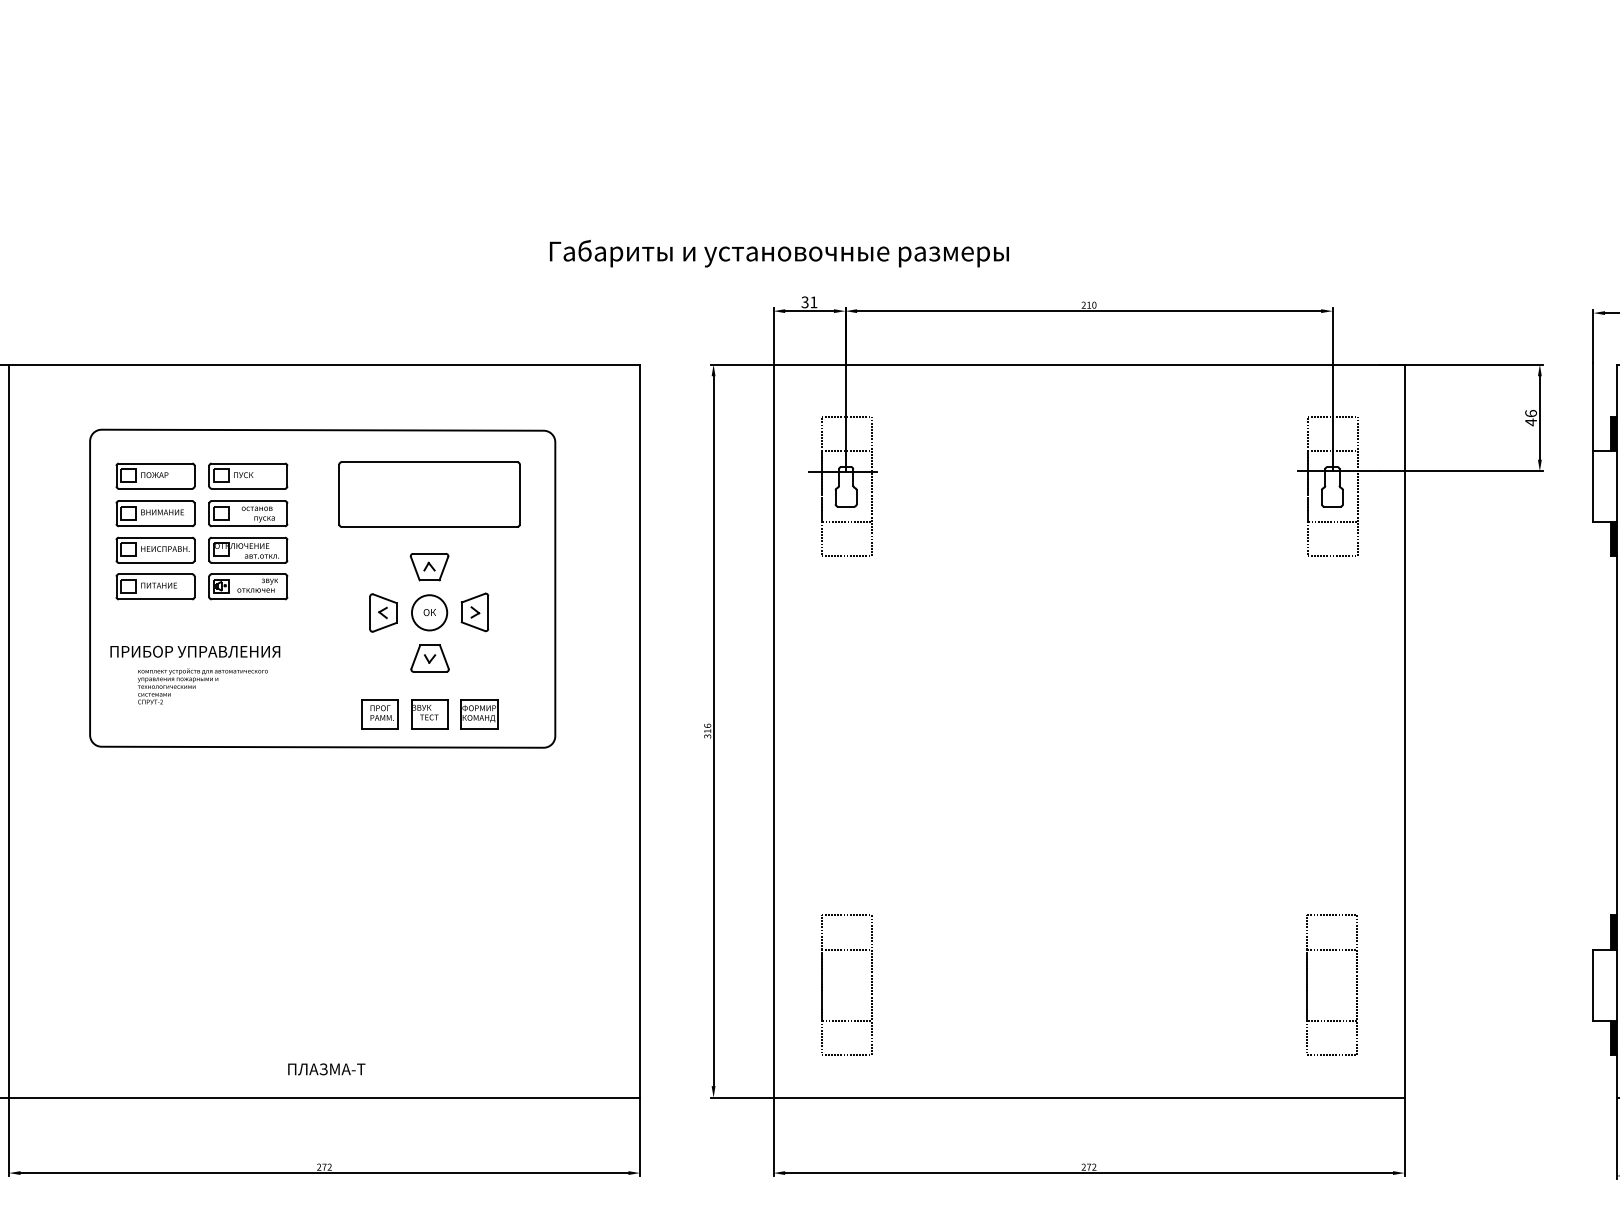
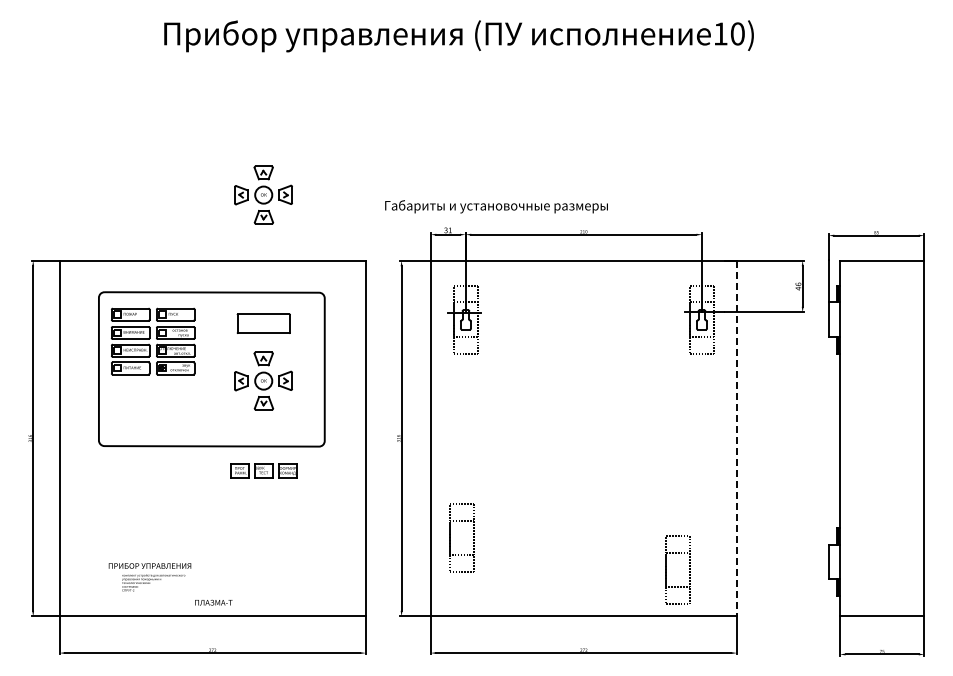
part: (429, 228) -> (263, 194), added
text: (779, 253) -> (496, 206), moved
part: (429, 494) -> (263, 323), size x0.6
text: (194, 675) -> (149, 577), moved
part: (429, 712) -> (263, 470), moved
line: (1405, 731) -> (737, 438), solid -> dashed
part: (822, 984) -> (450, 537), moved
part: (1308, 984) -> (666, 569), moved

